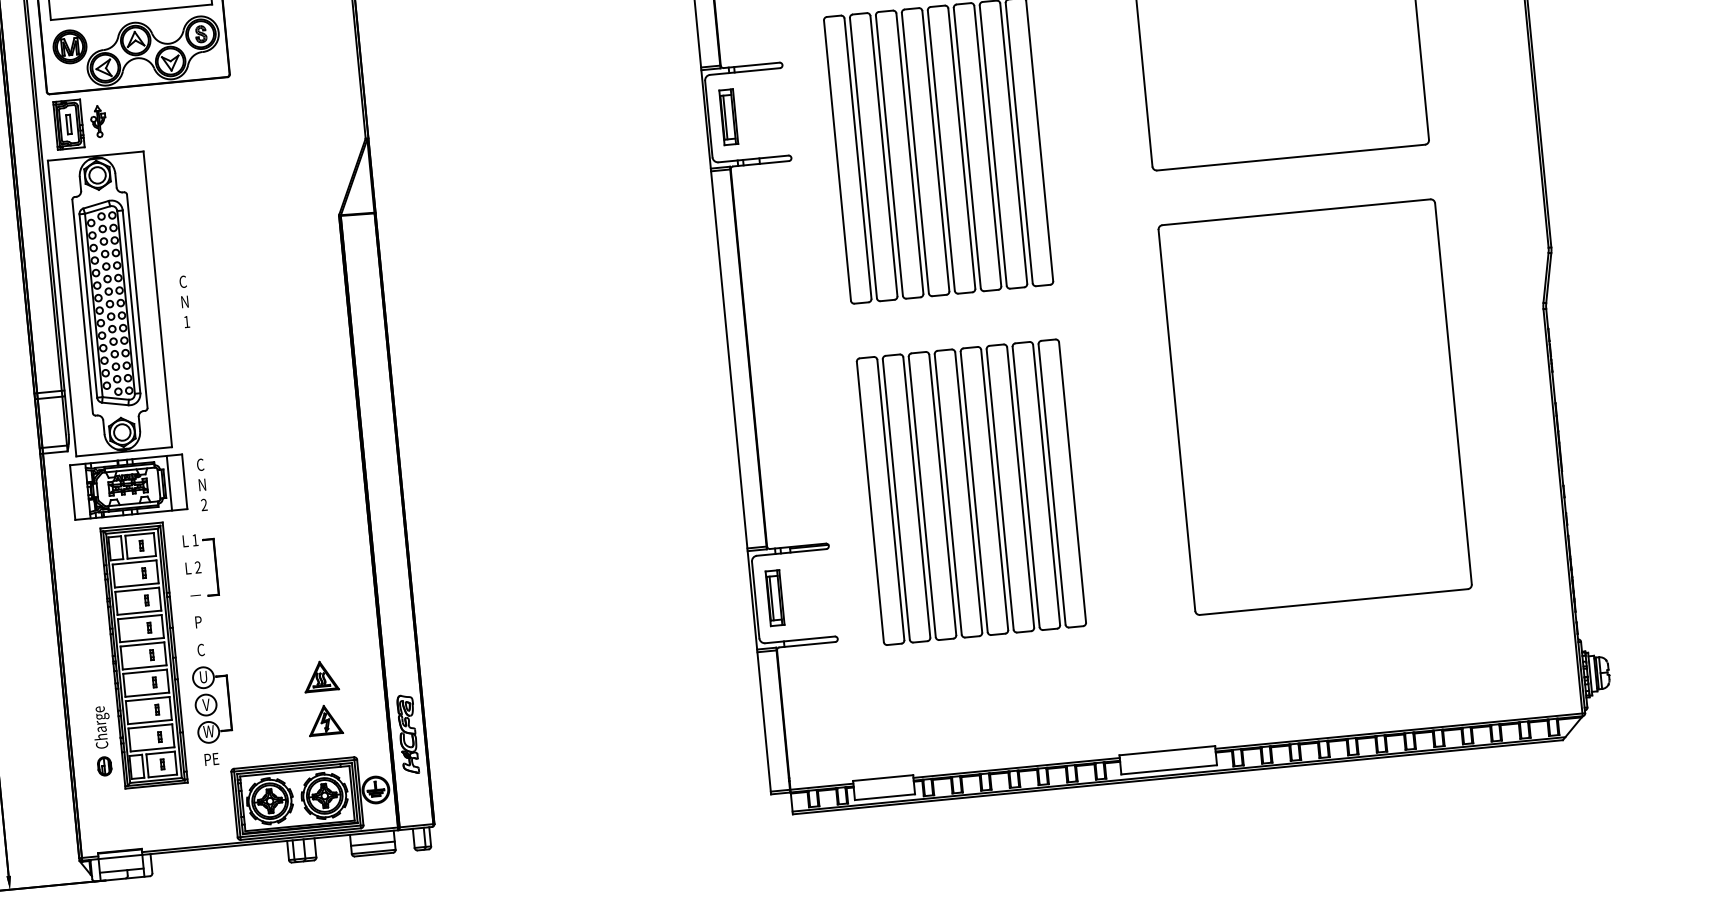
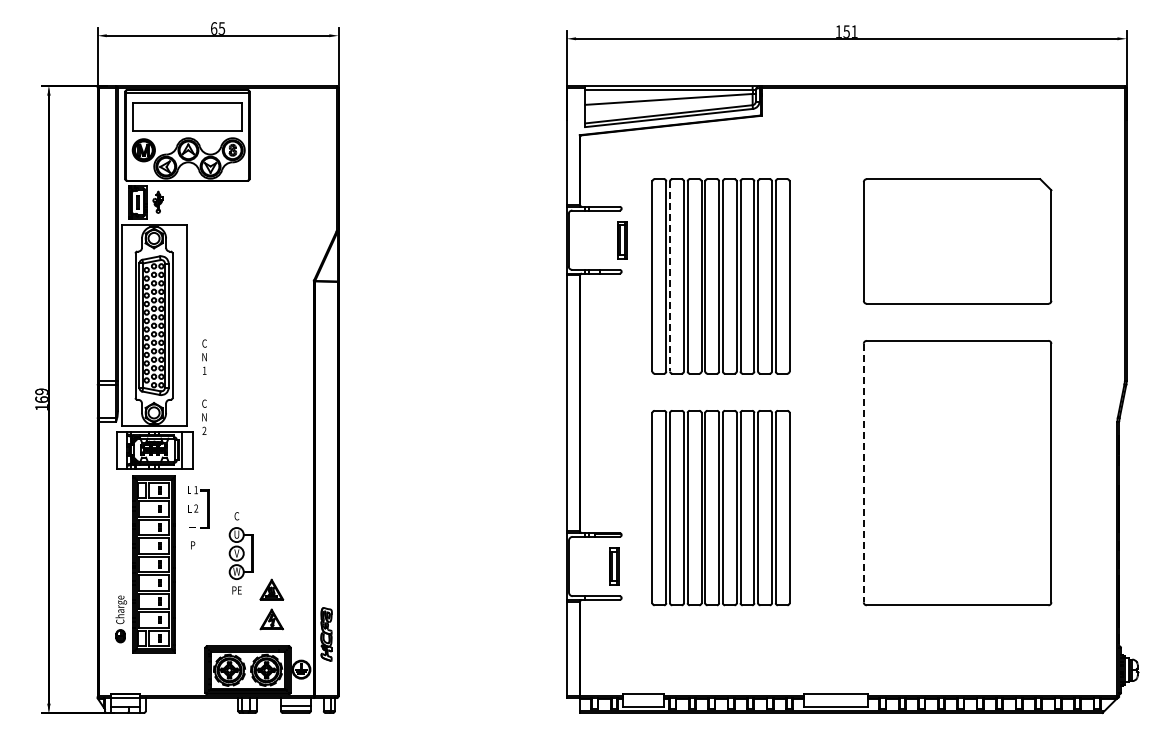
part: (729, 117) -> (622, 240), moved
line: (864, 158) -> (670, 276), solid -> dashed
text: (184, 300) -> (204, 356), moved
line: (1176, 421) -> (863, 473), solid -> dashed
text: (202, 483) -> (204, 416), moved
part: (775, 598) -> (614, 566), moved
part: (211, 704) -> (240, 553), moved

